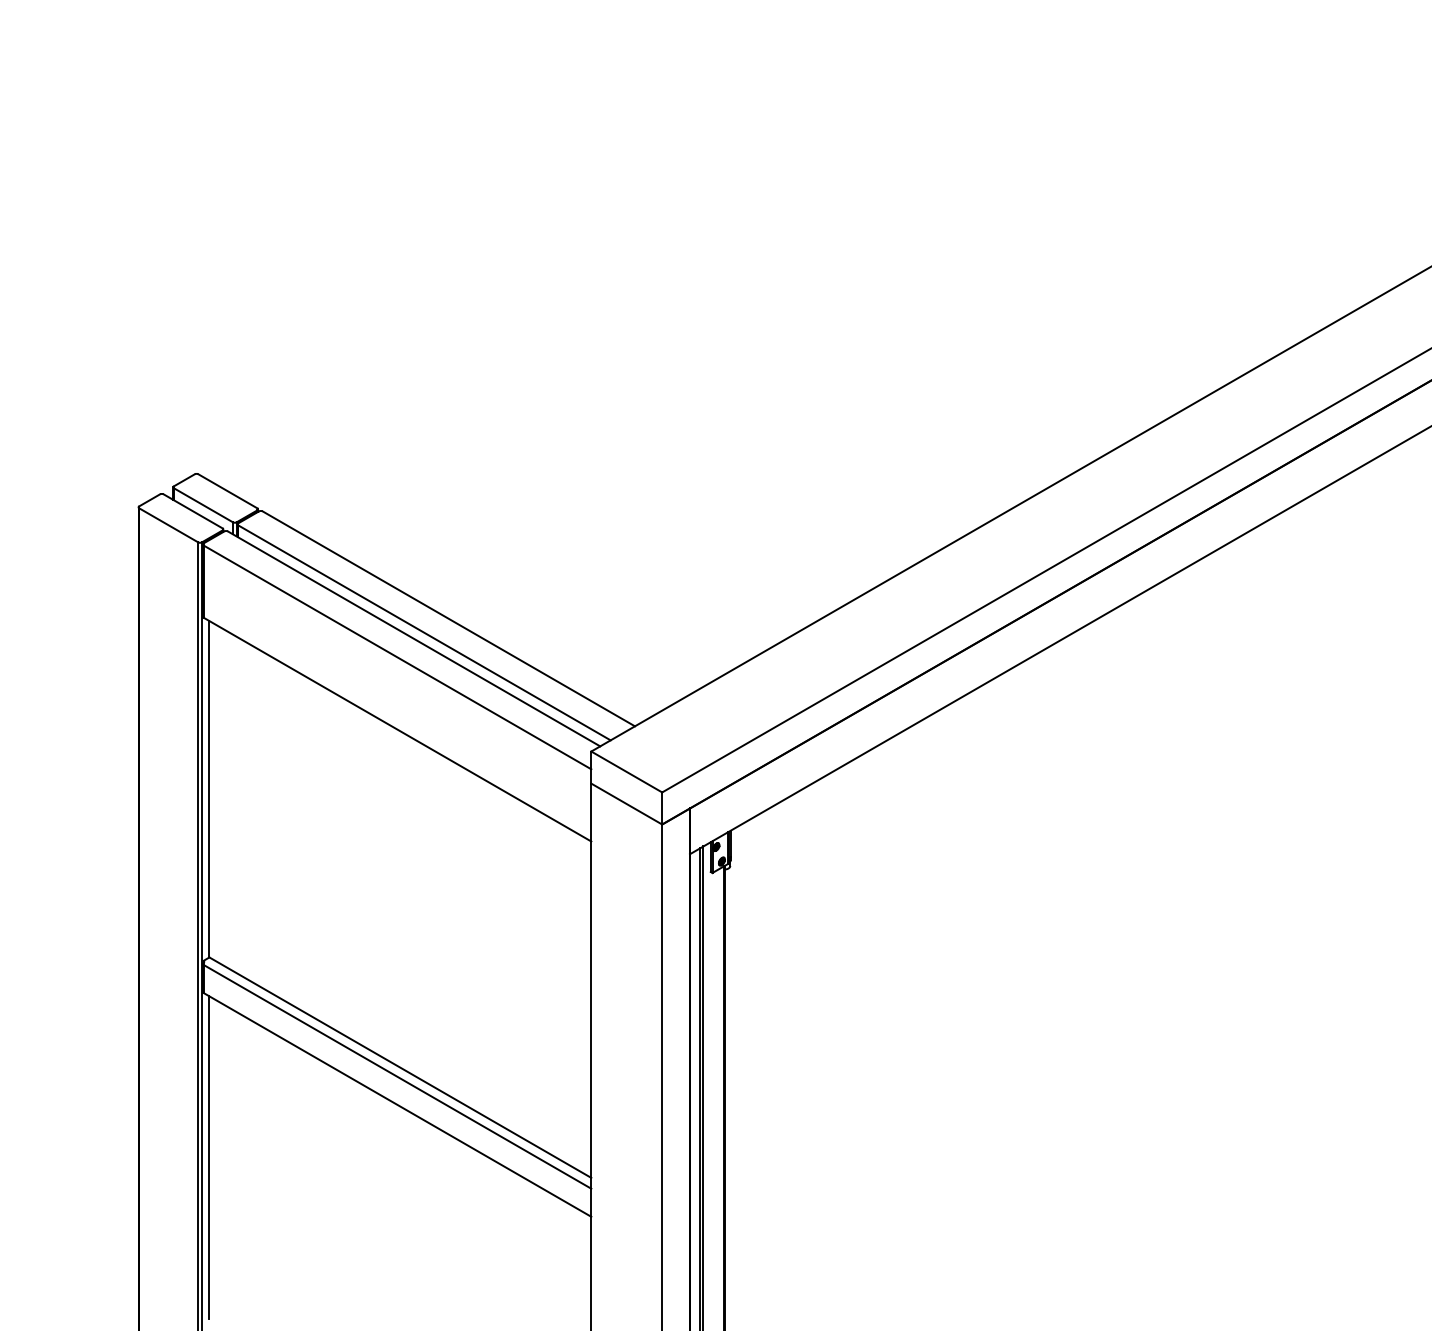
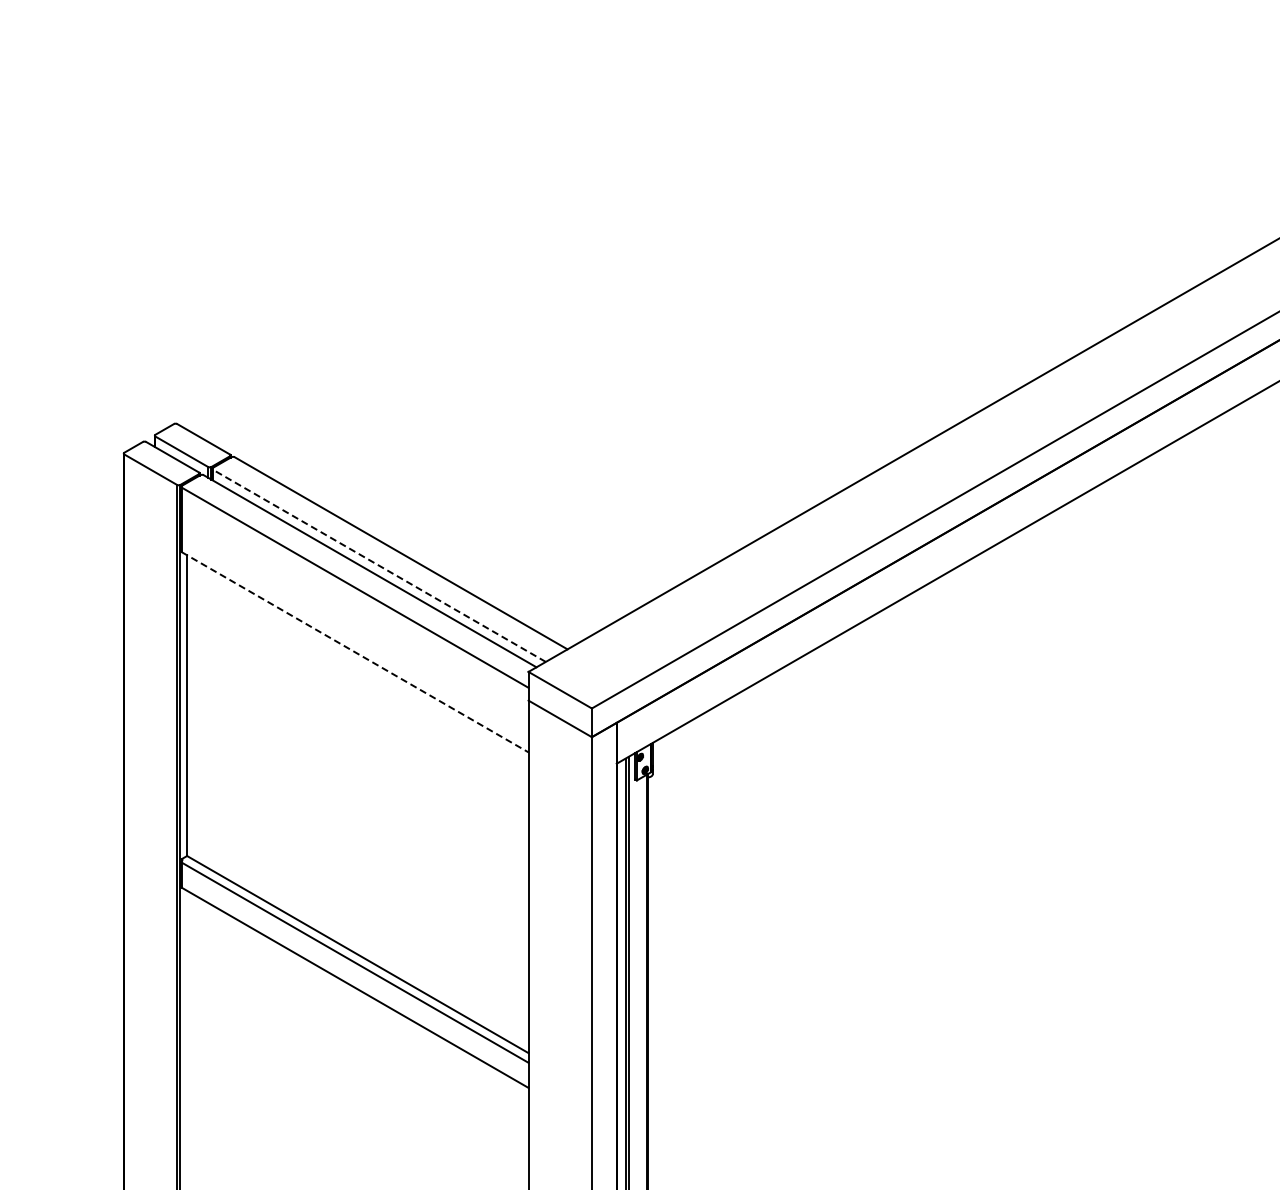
line: (423, 632) -> (378, 565), solid -> dashed
line: (397, 729) -> (355, 652), solid -> dashed
line: (209, 1157) -> (187, 1034), removed

